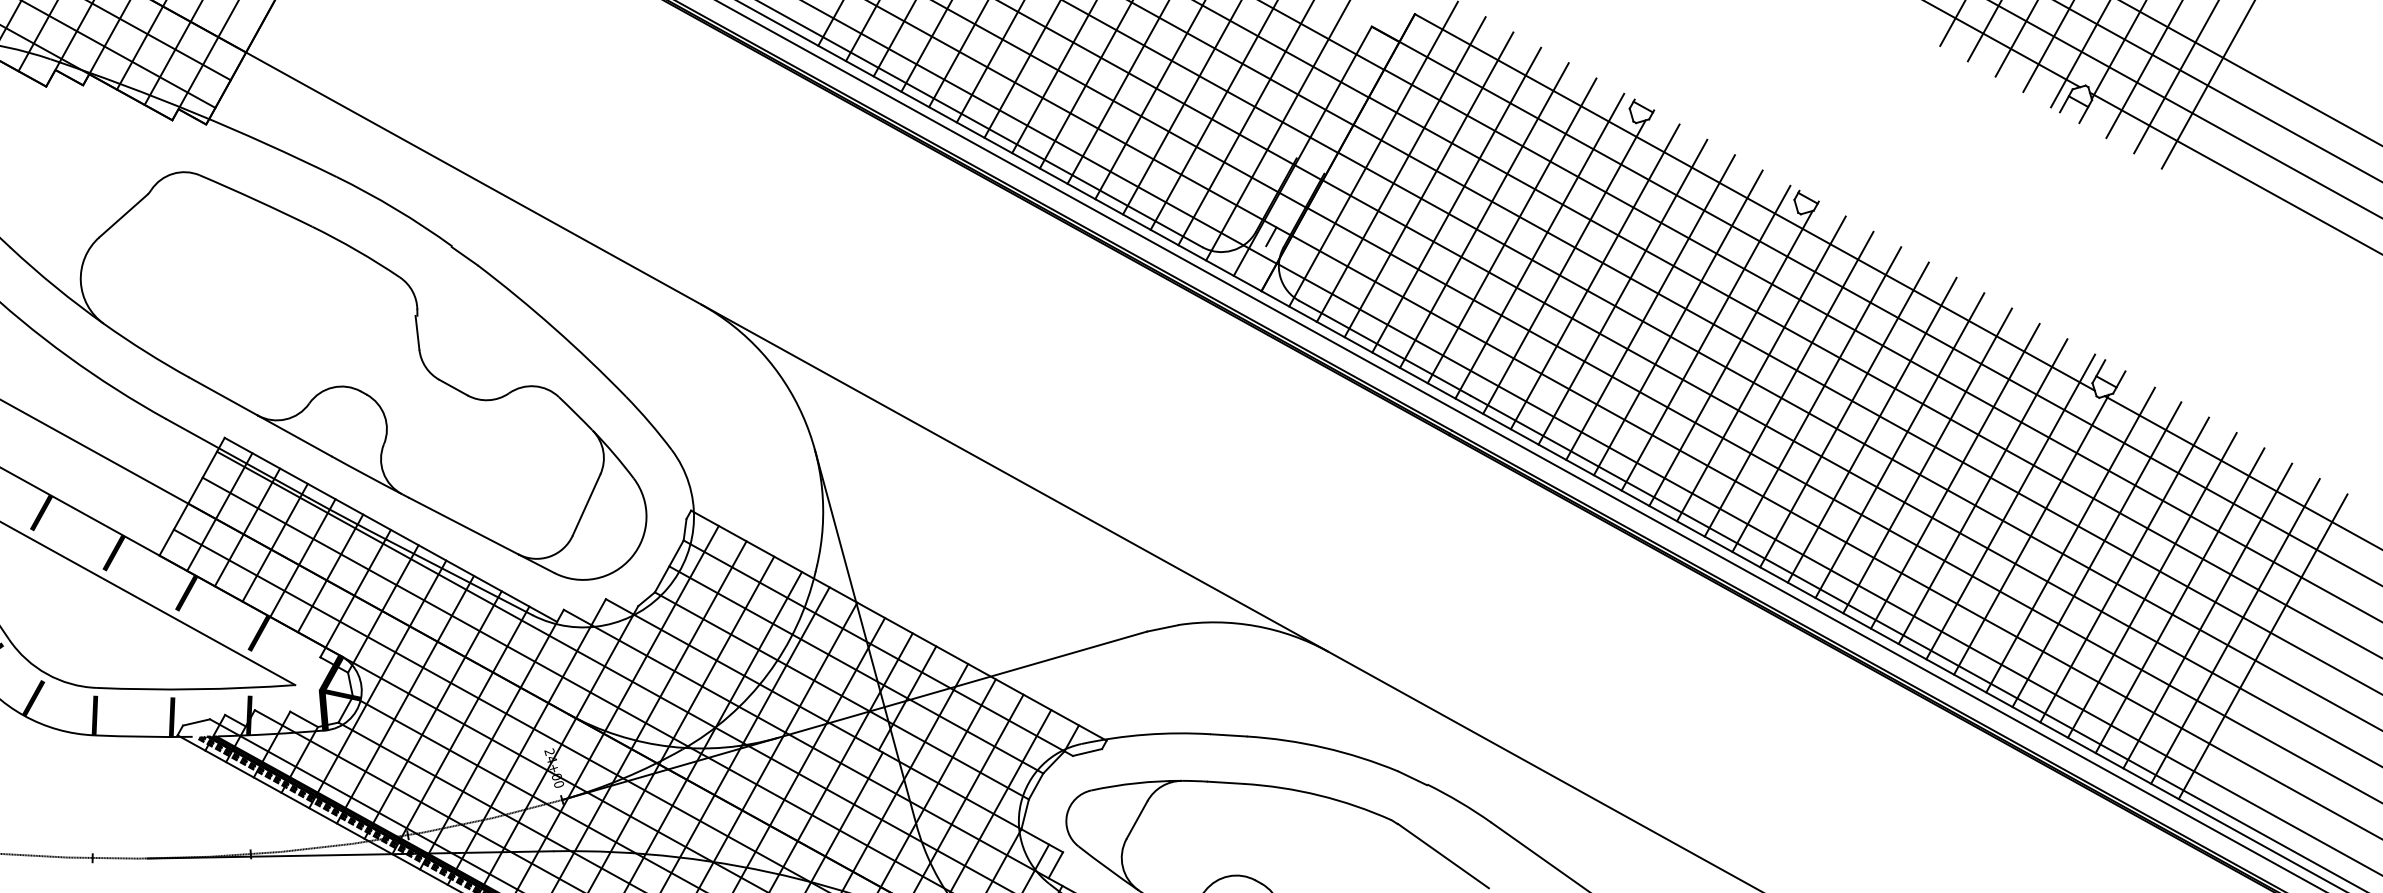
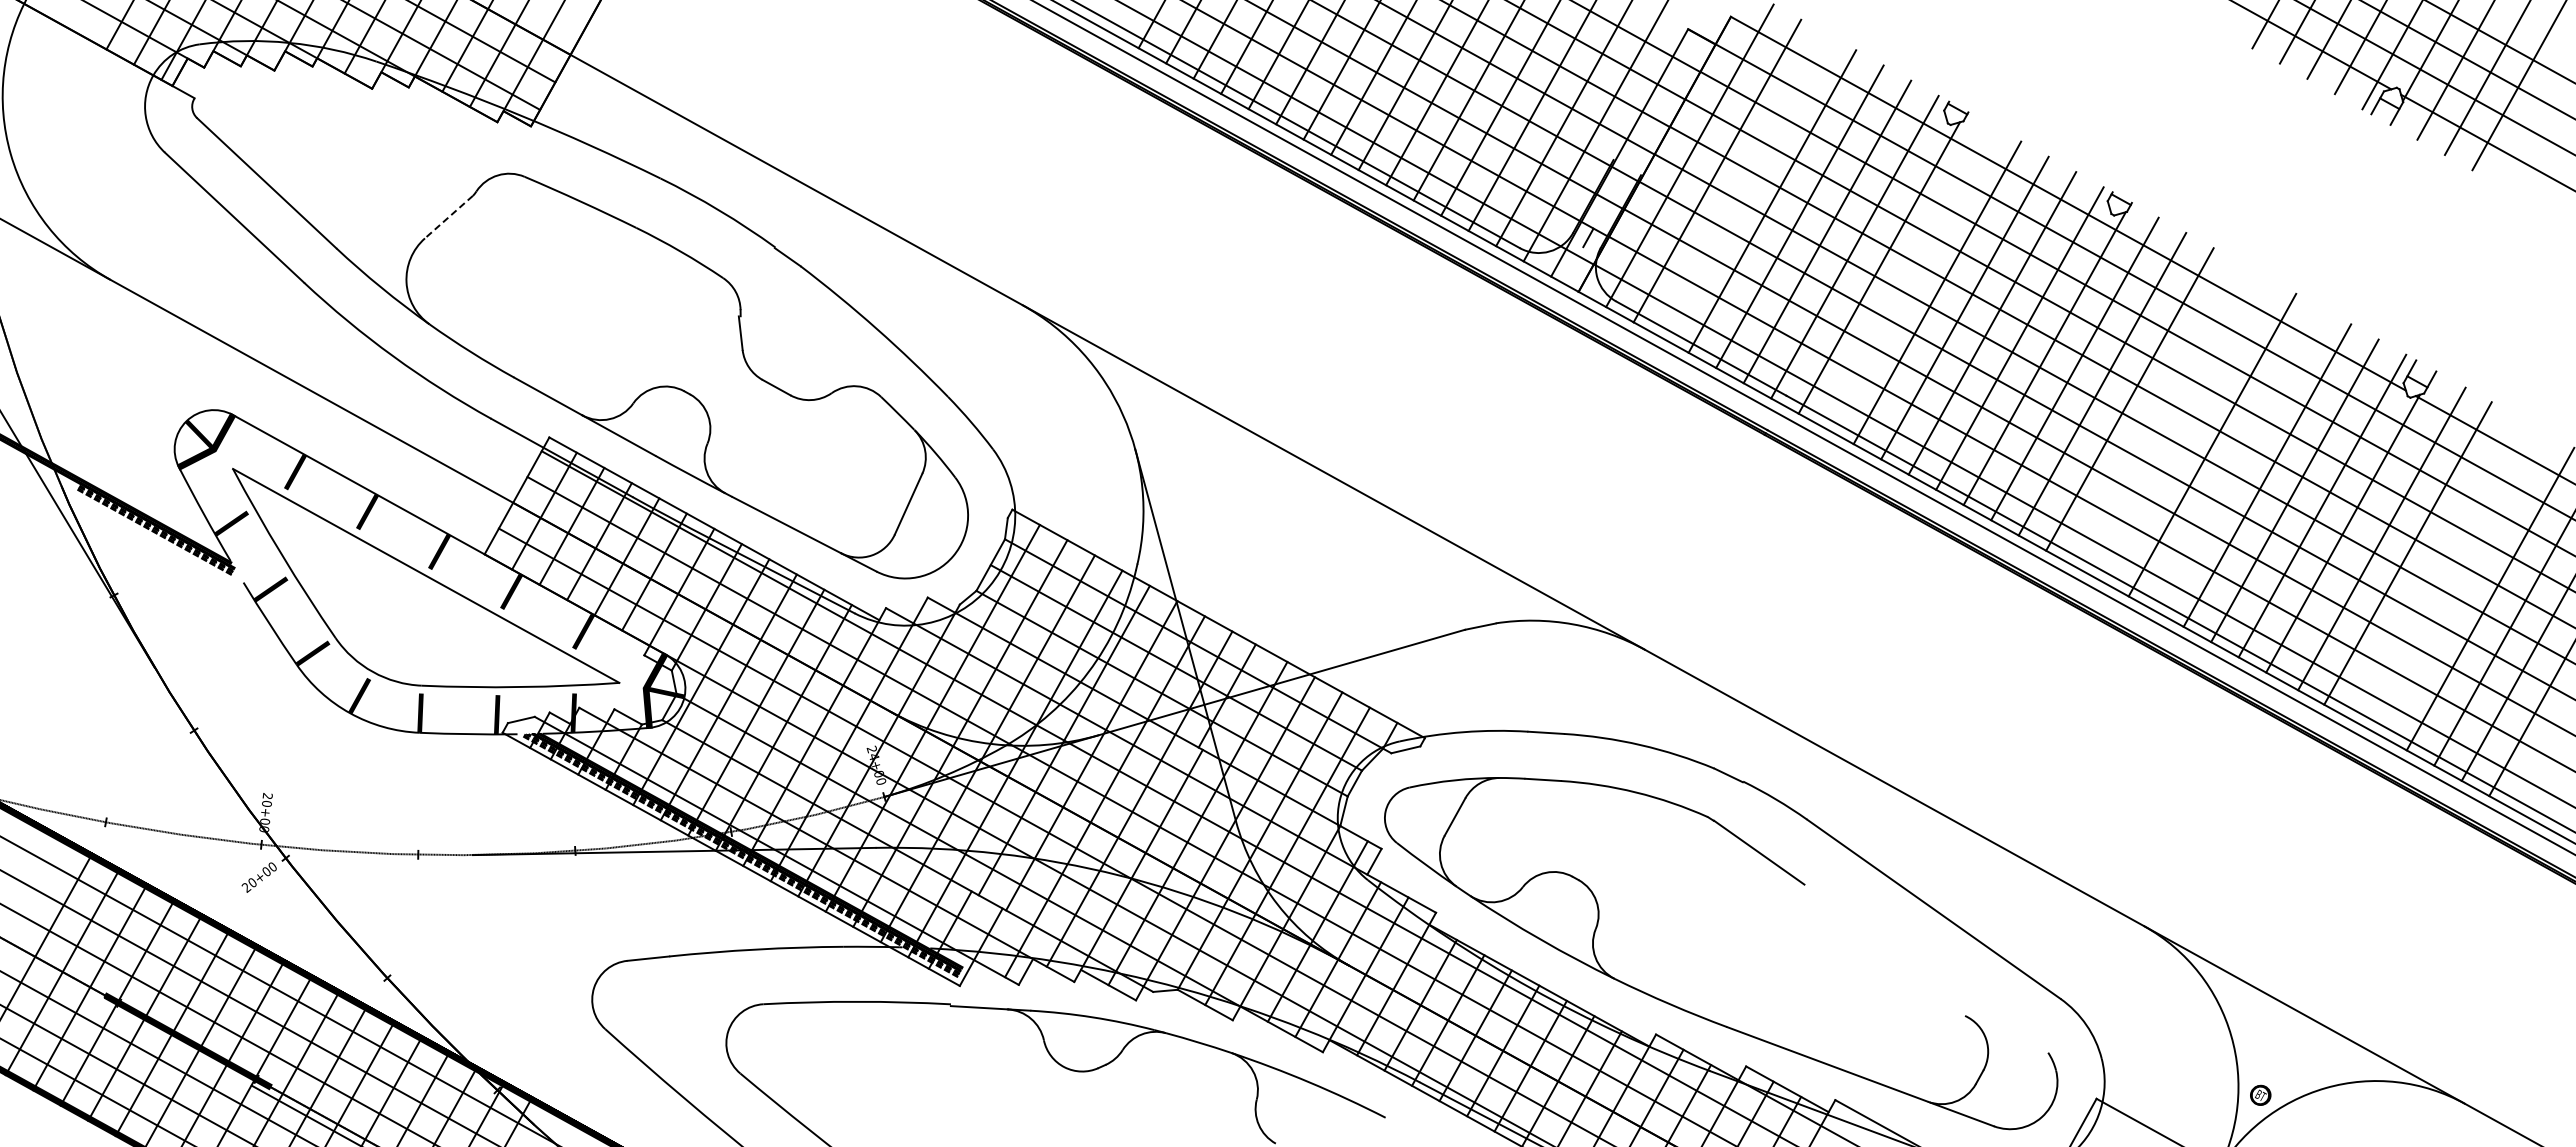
line: (1428, 185) -> (1744, 186), removed
line: (123, 216) -> (448, 217), solid -> dashed
line: (1594, 276) -> (1909, 277), removed
line: (1844, 414) -> (2157, 414), removed
line: (1871, 429) -> (2184, 429), removed
line: (1927, 461) -> (2239, 460), removed
line: (2124, 569) -> (2435, 568), removed
line: (2151, 584) -> (2462, 583), removed

